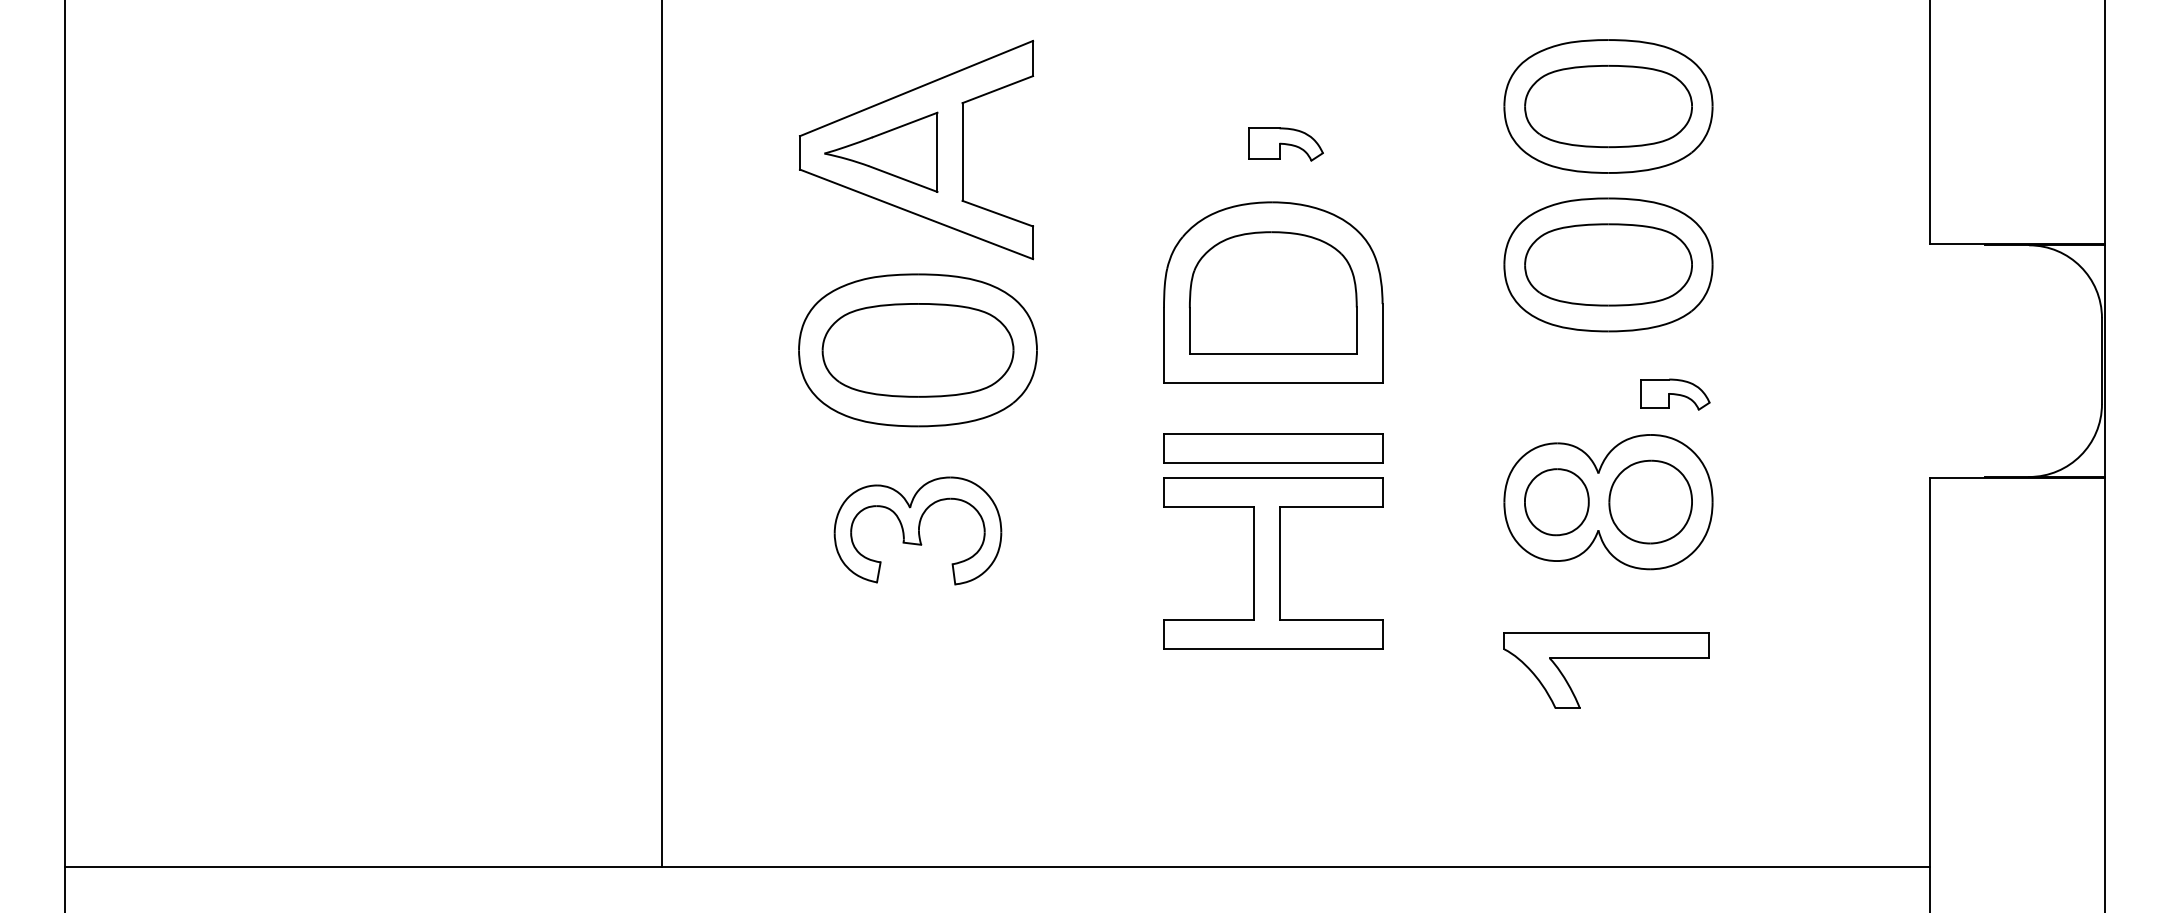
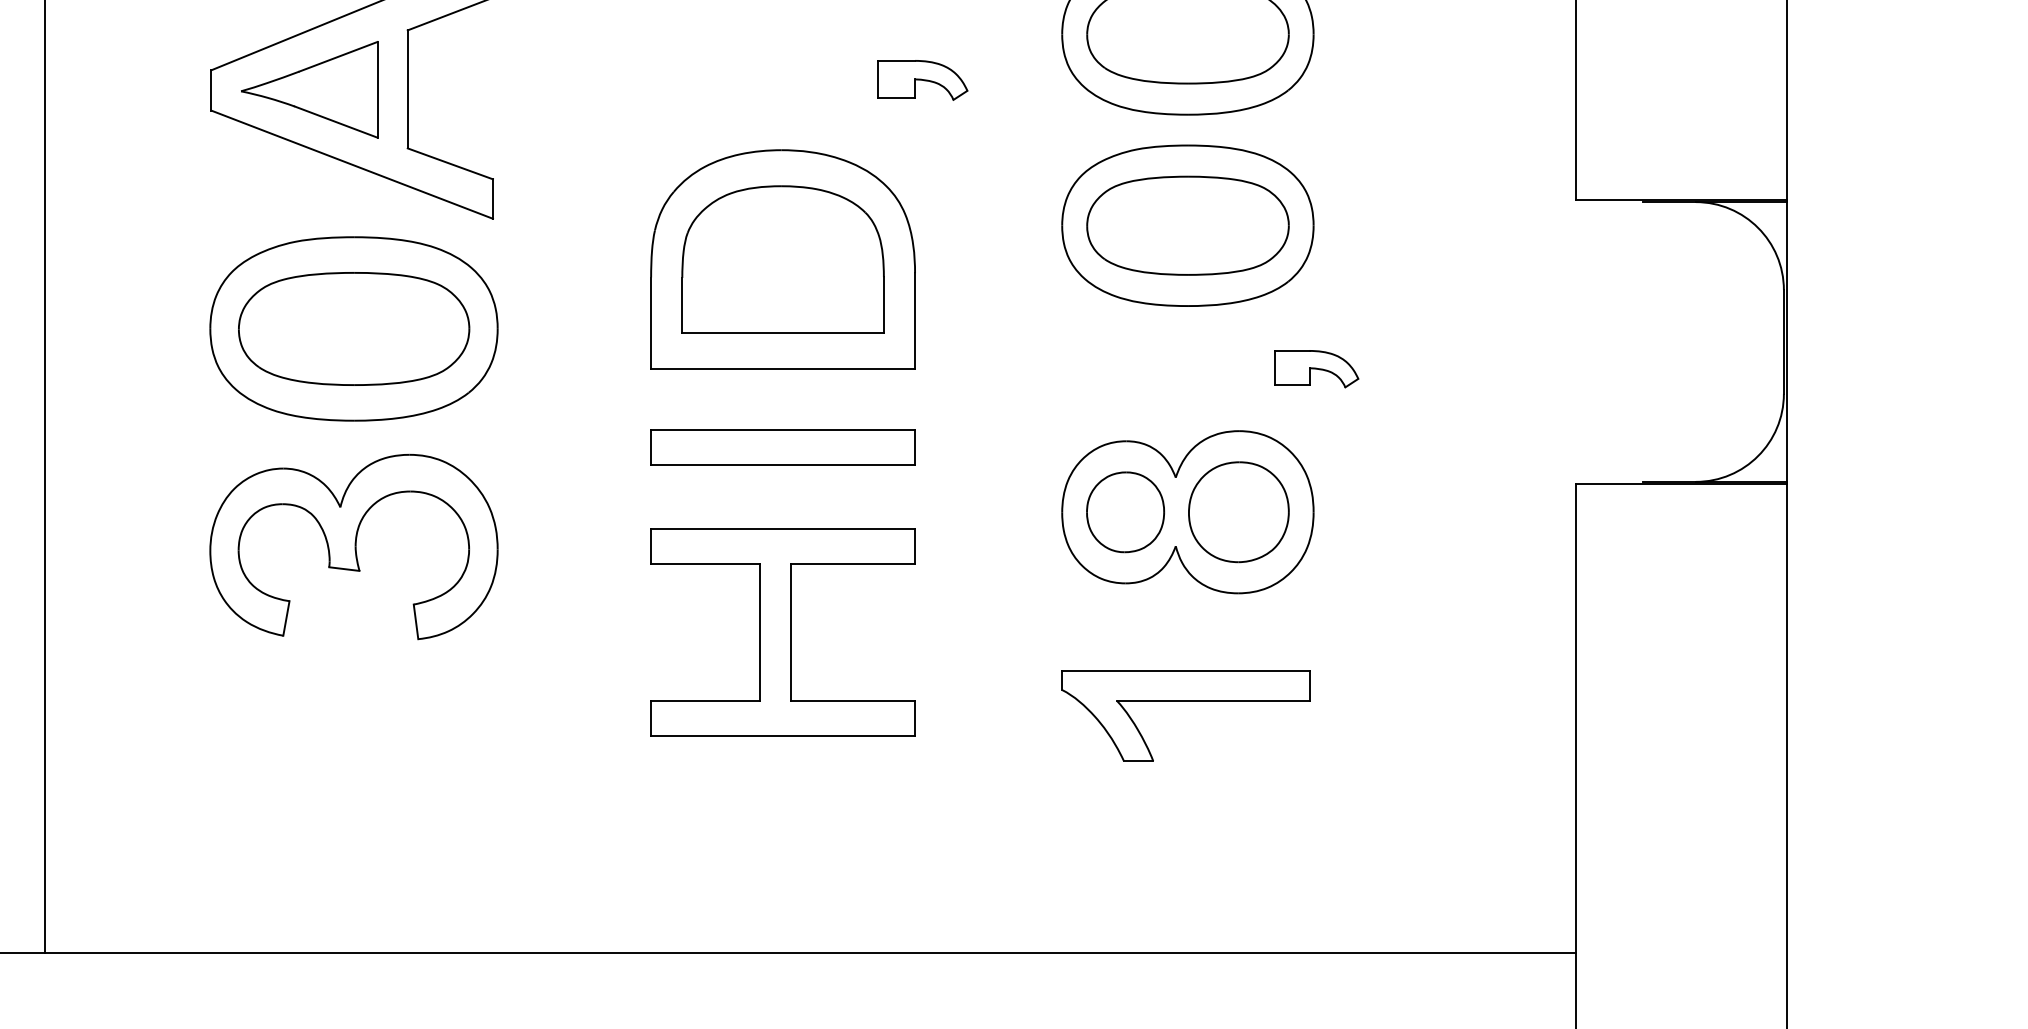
part: (1285, 144) -> (922, 80), moved
part: (1675, 394) -> (1317, 368), moved
part: (917, 530) -> (353, 546), size x1.43
part: (1273, 563) -> (783, 632), moved

